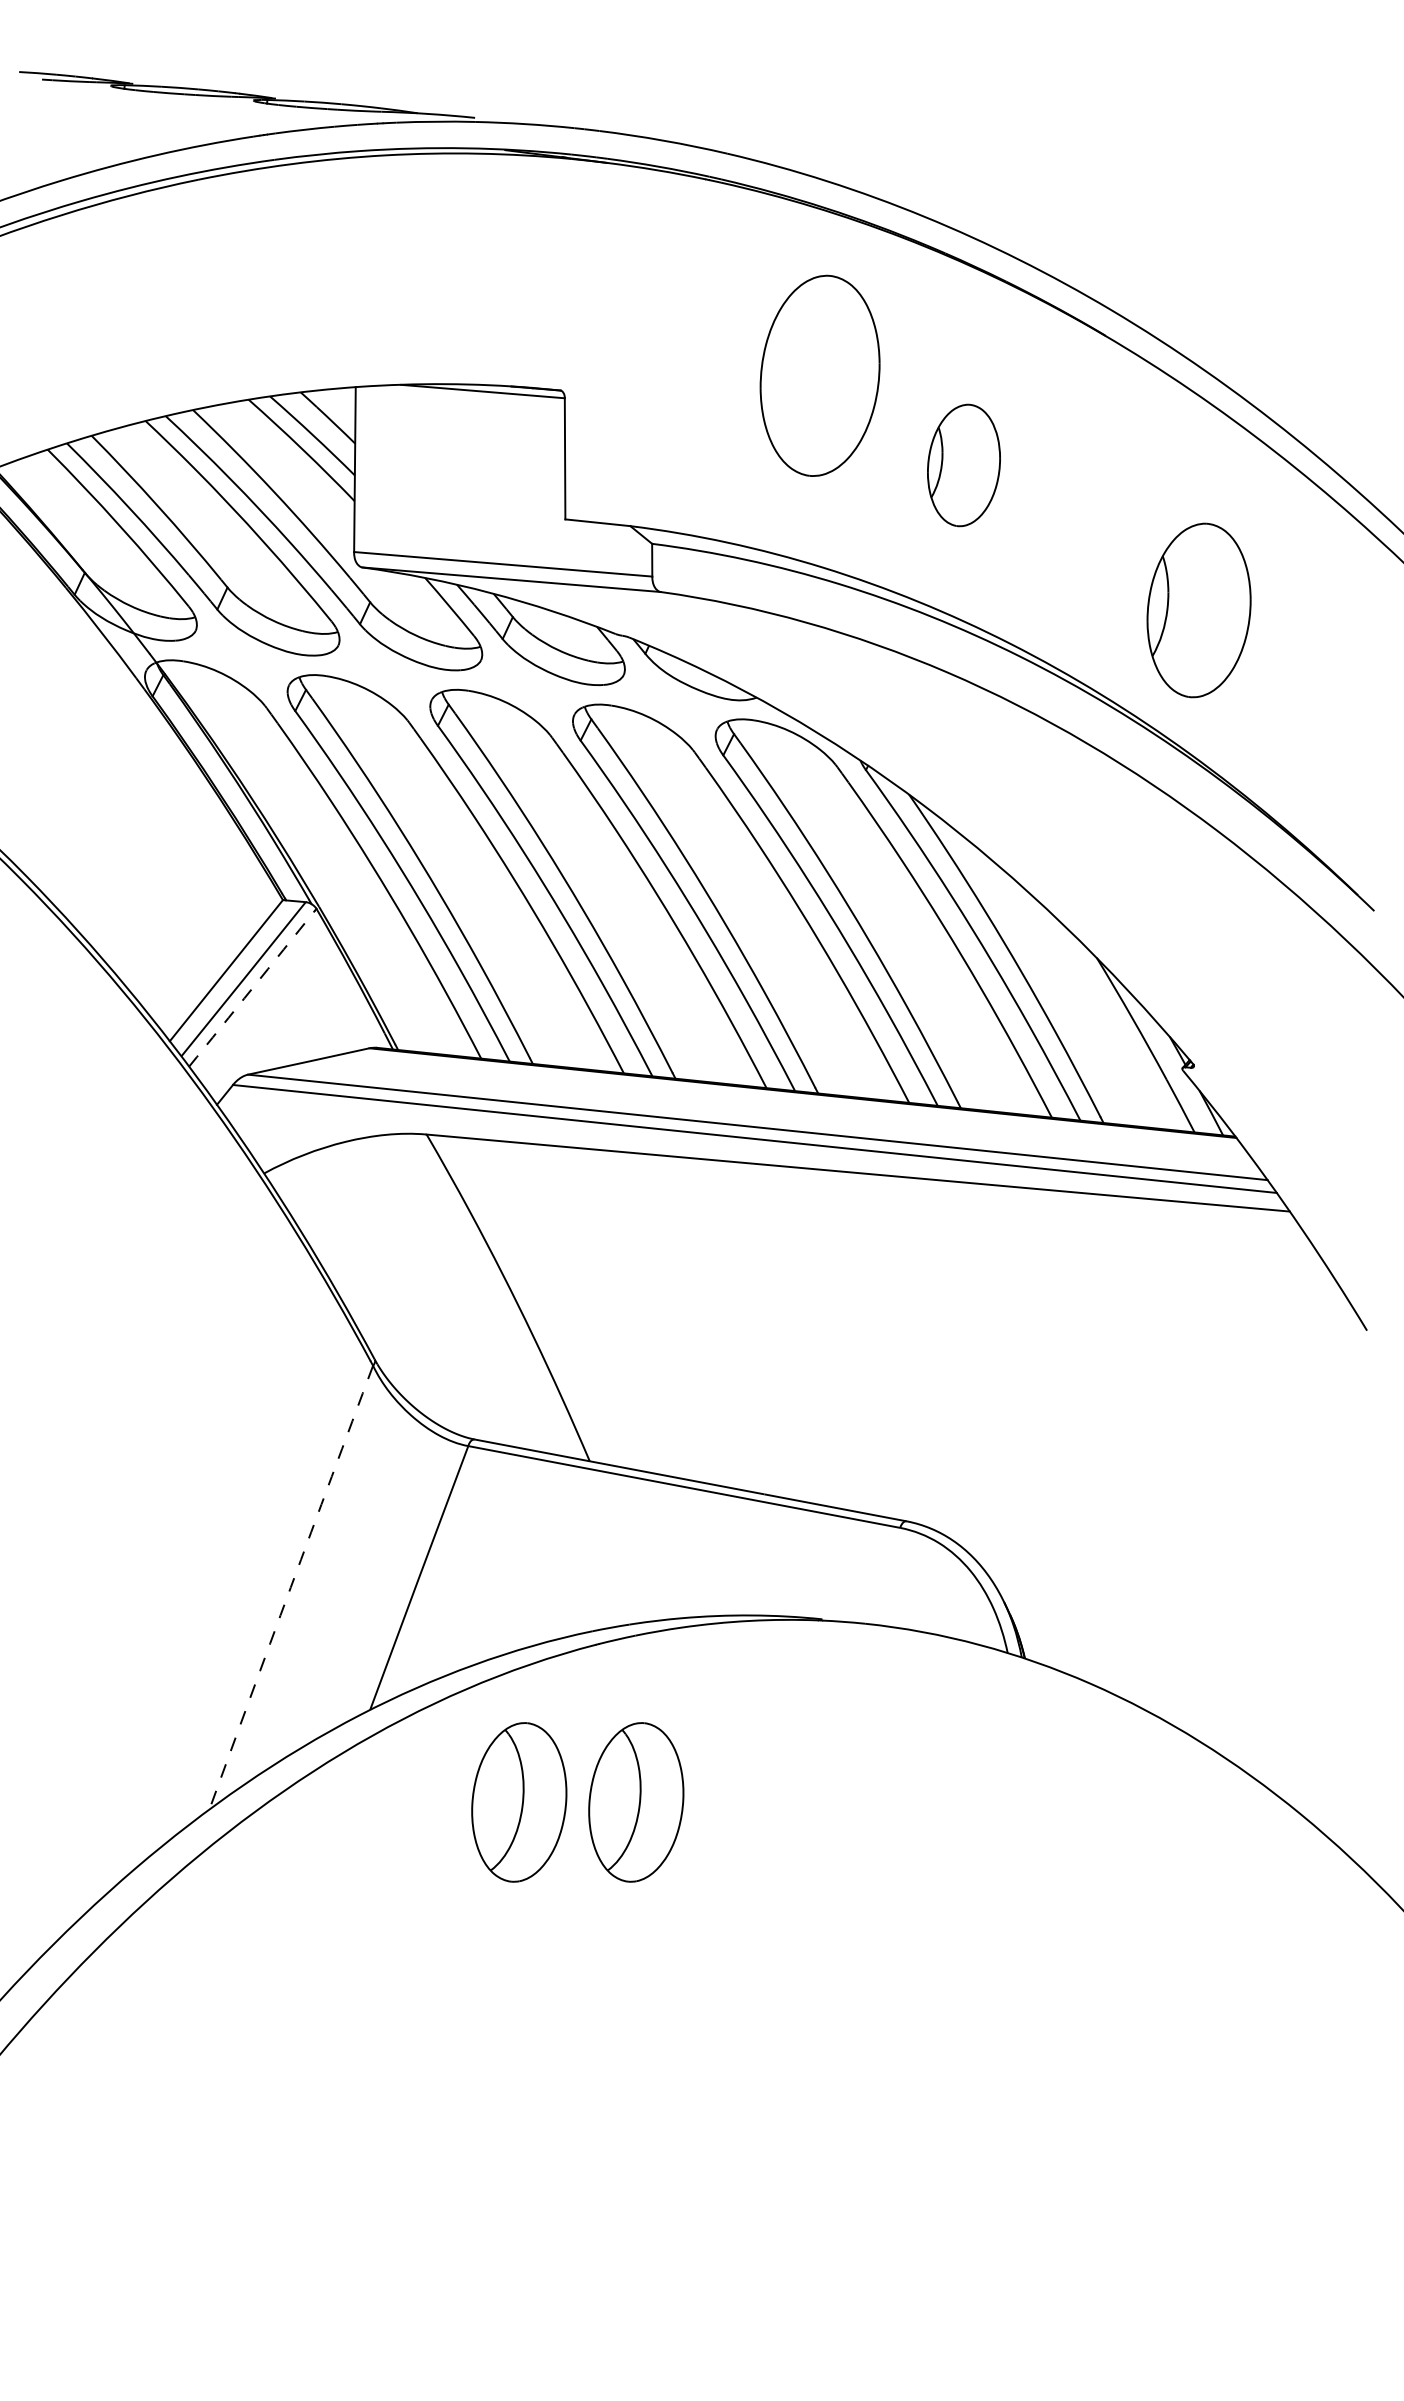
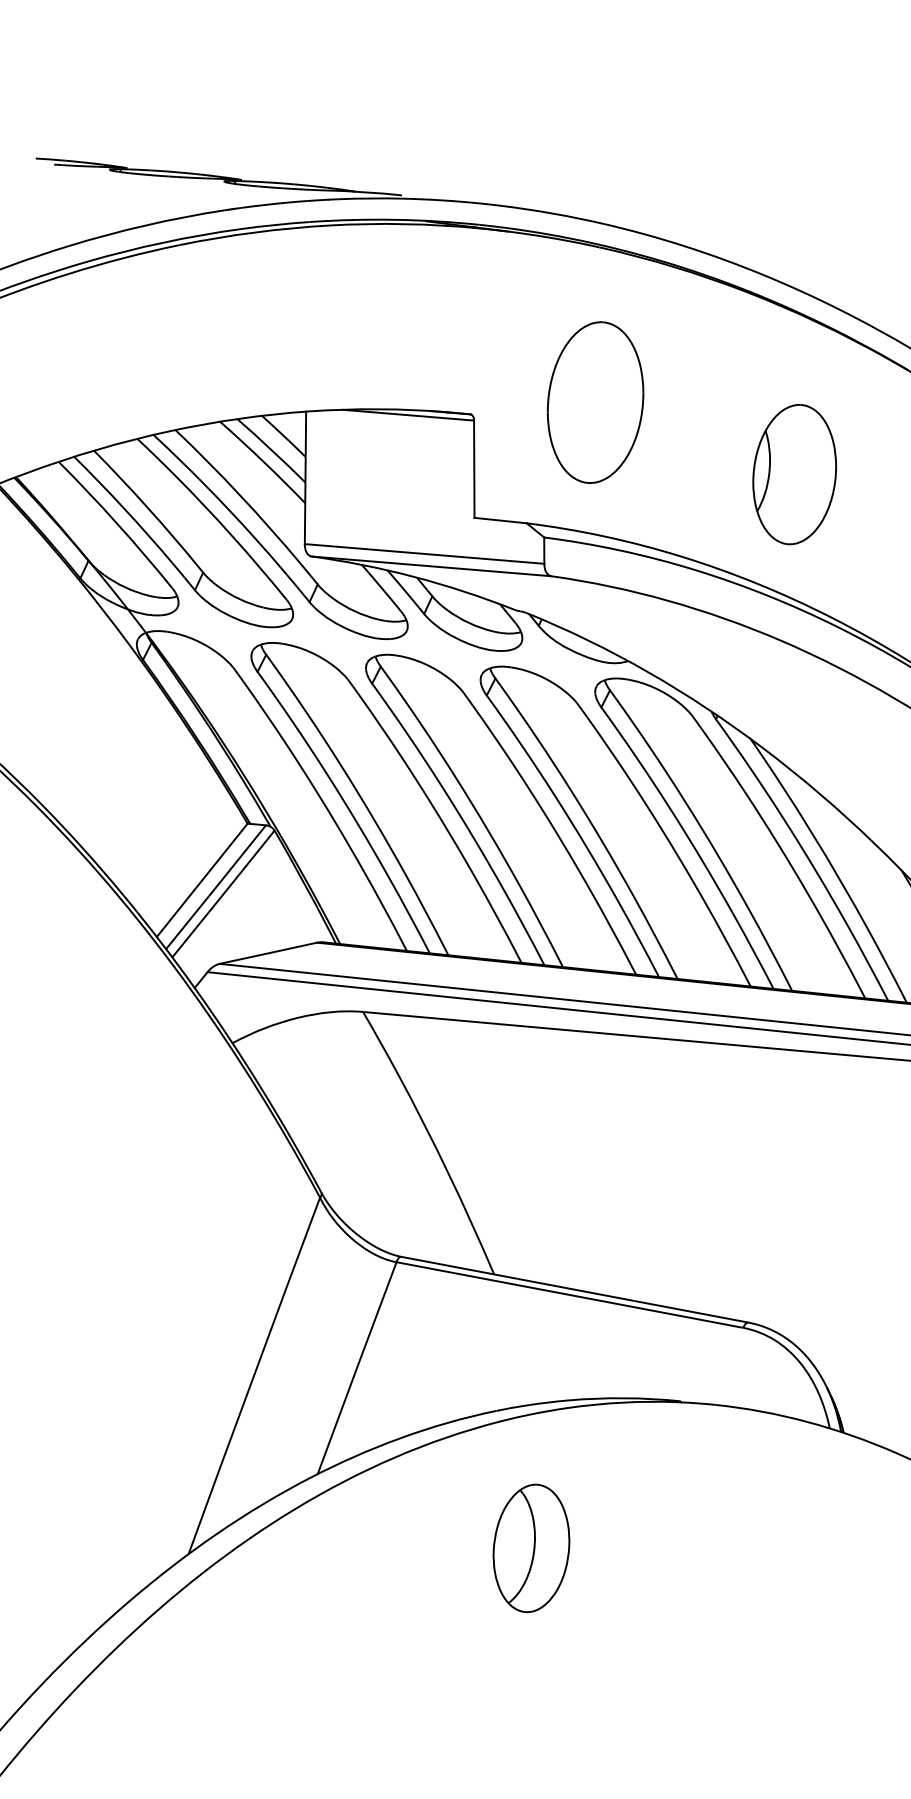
part: (819, 375) -> (595, 402), moved
part: (963, 465) -> (794, 474), size x1.43
arc: (252, 988) -> (223, 894), dashed -> solid
arc: (290, 1587) -> (253, 1375), dashed -> solid
part: (519, 1802) -> (437, 1548), removed

